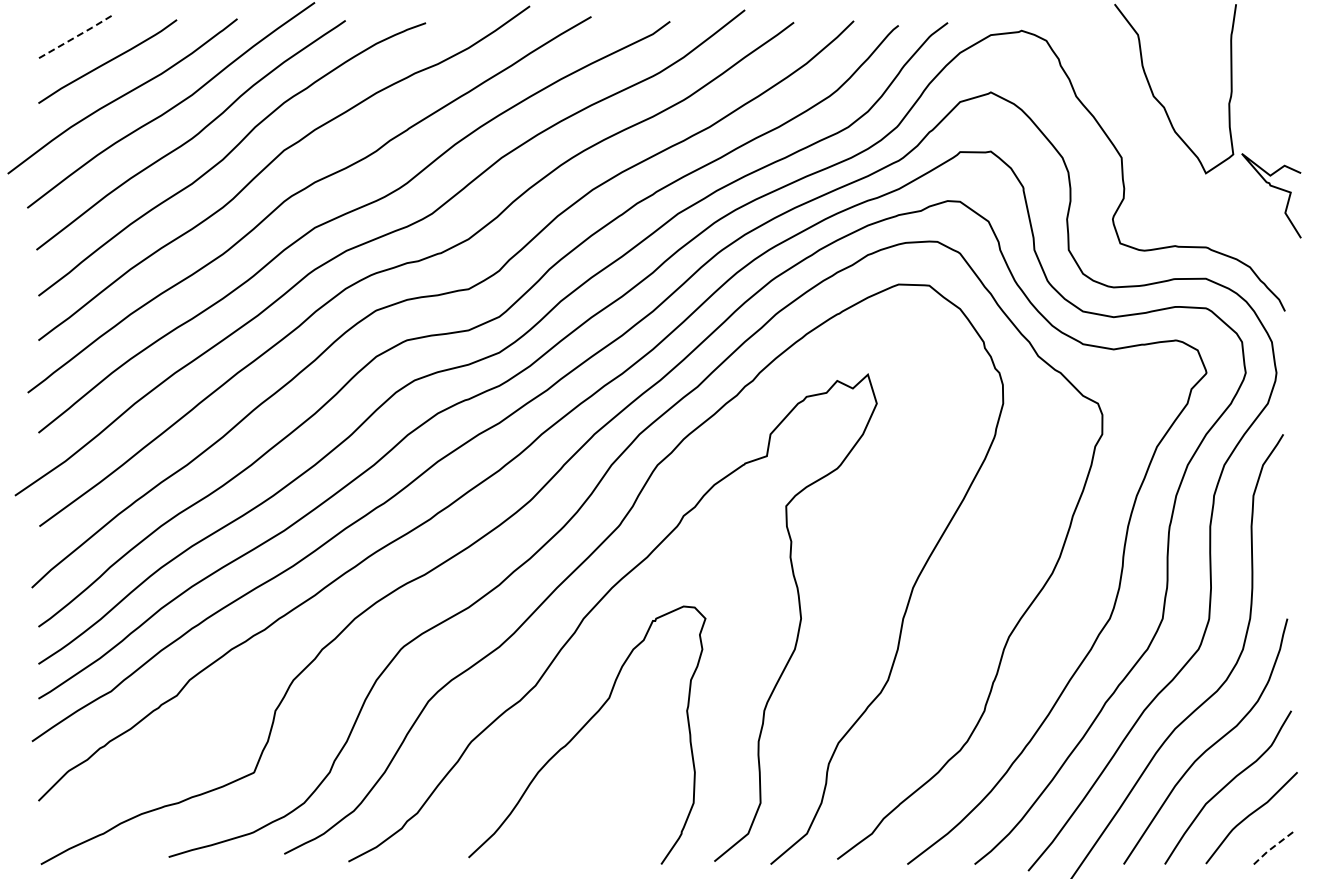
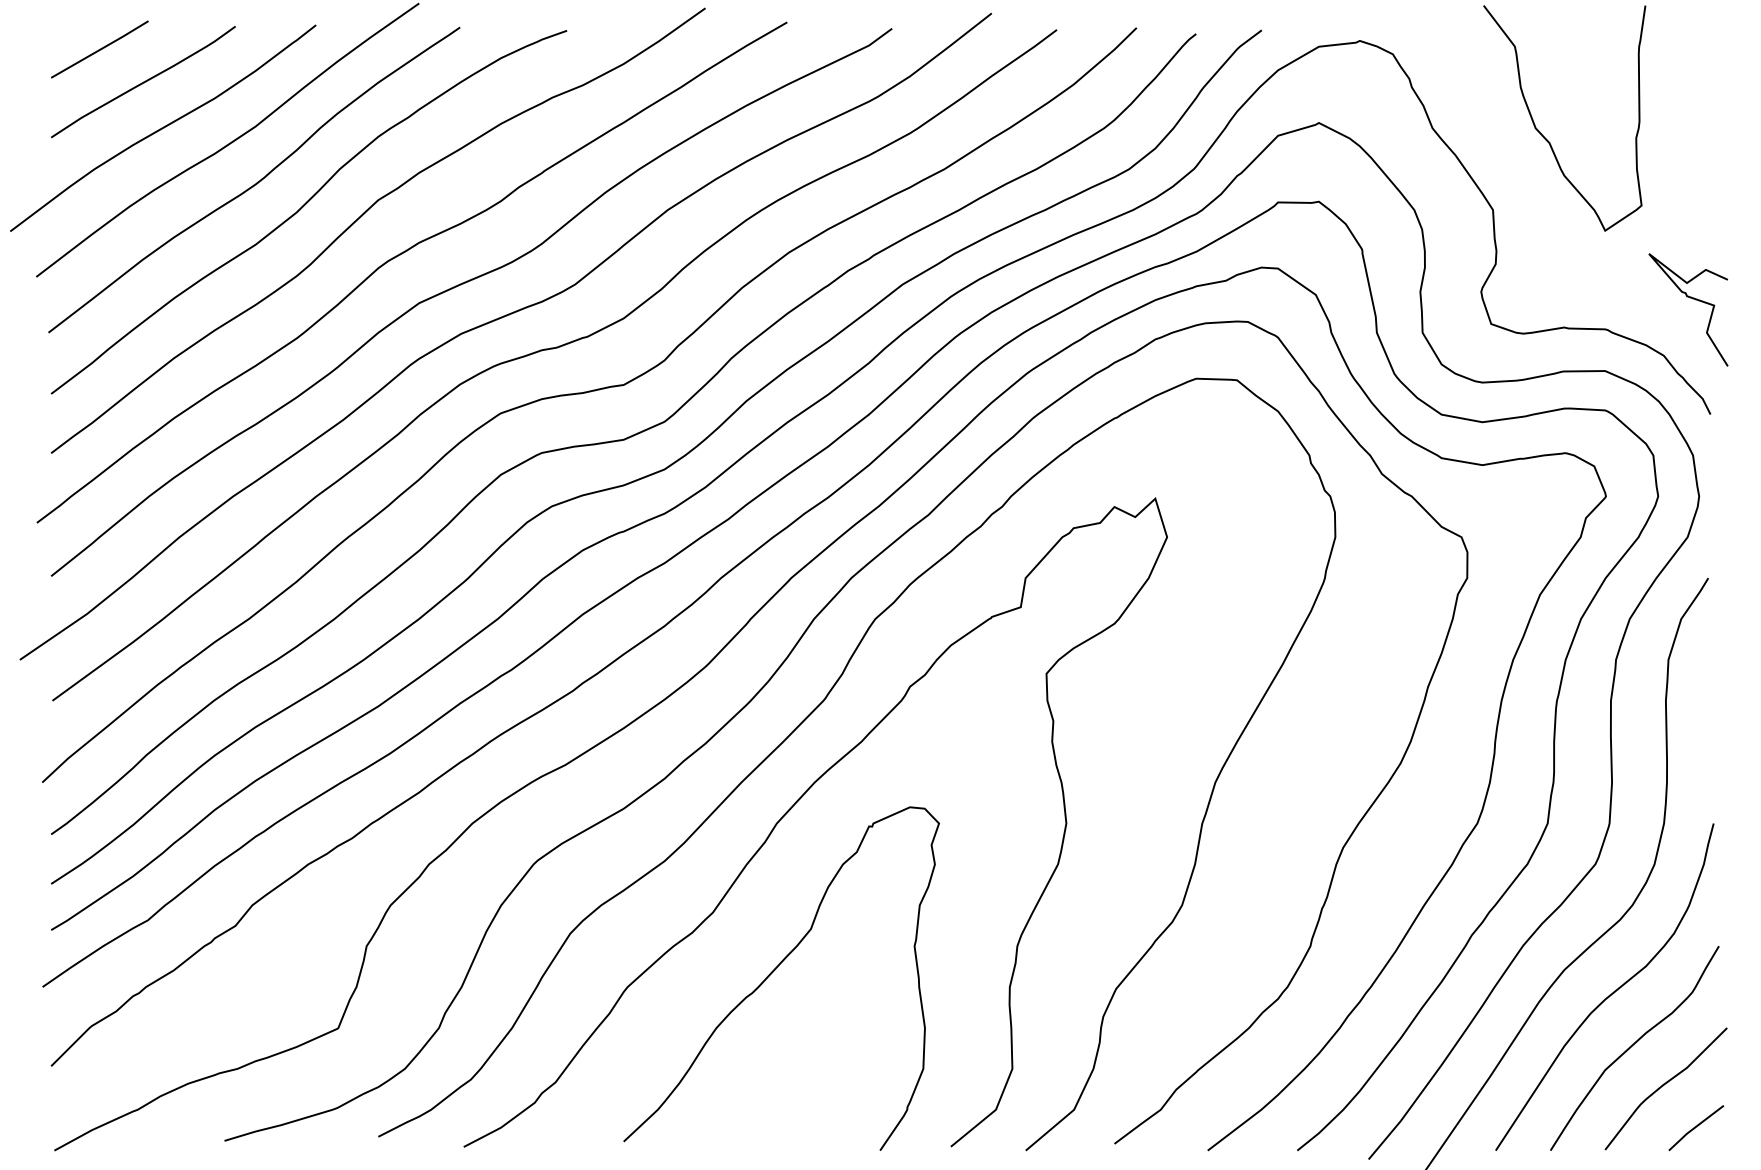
line: (75, 37) -> (100, 49), dashed -> solid
curve: (1272, 187) -> (1689, 298), moved
line: (1273, 846) -> (1695, 1126), dashed -> solid

